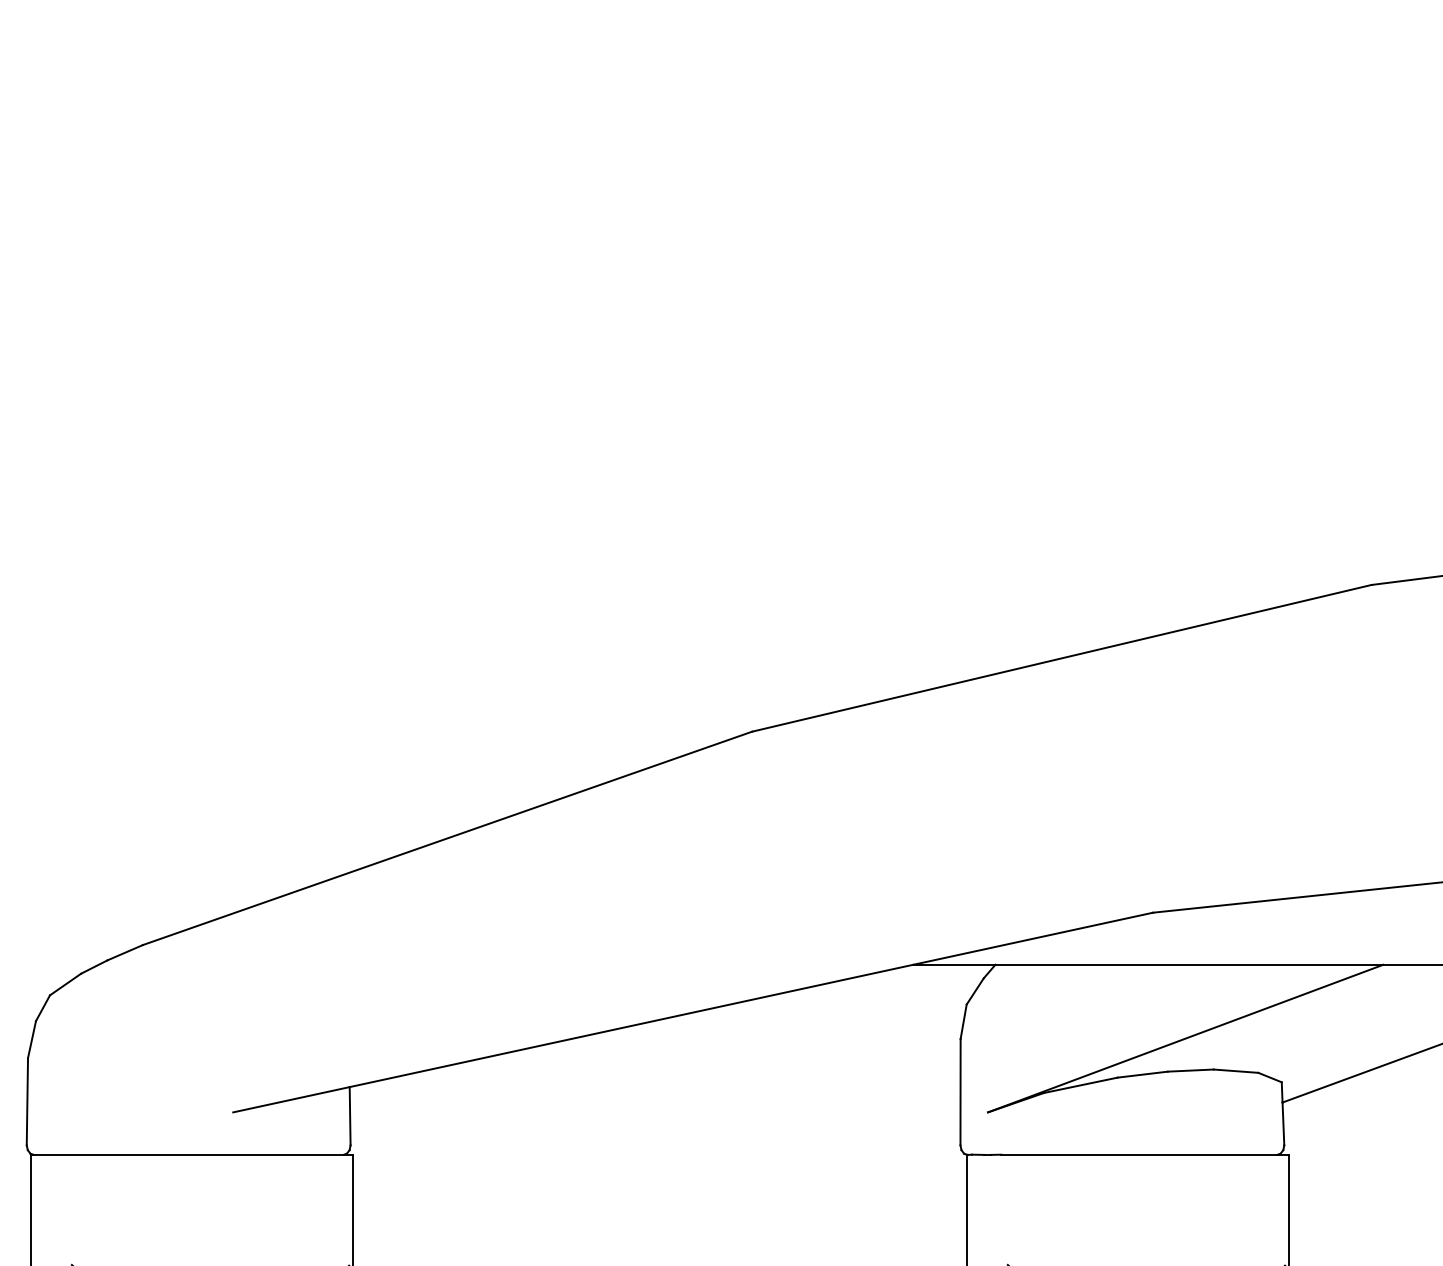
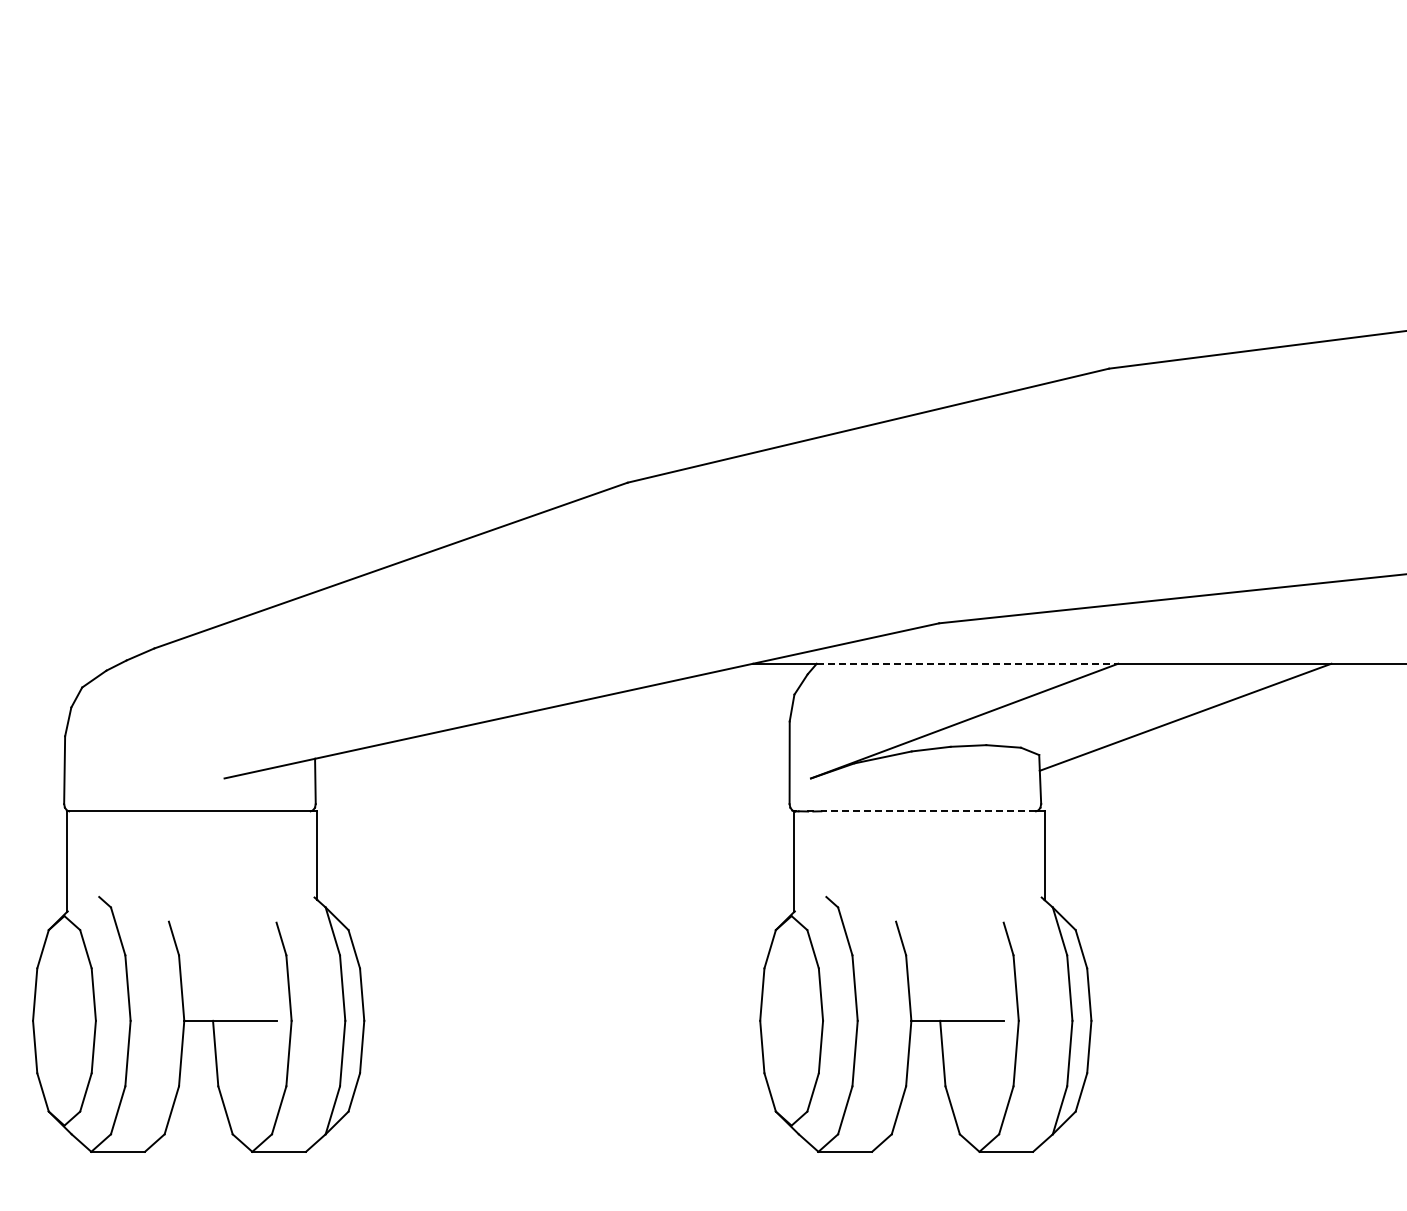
line: (1189, 964) -> (967, 663), solid -> dashed
line: (1139, 1154) -> (928, 811), solid -> dashed

